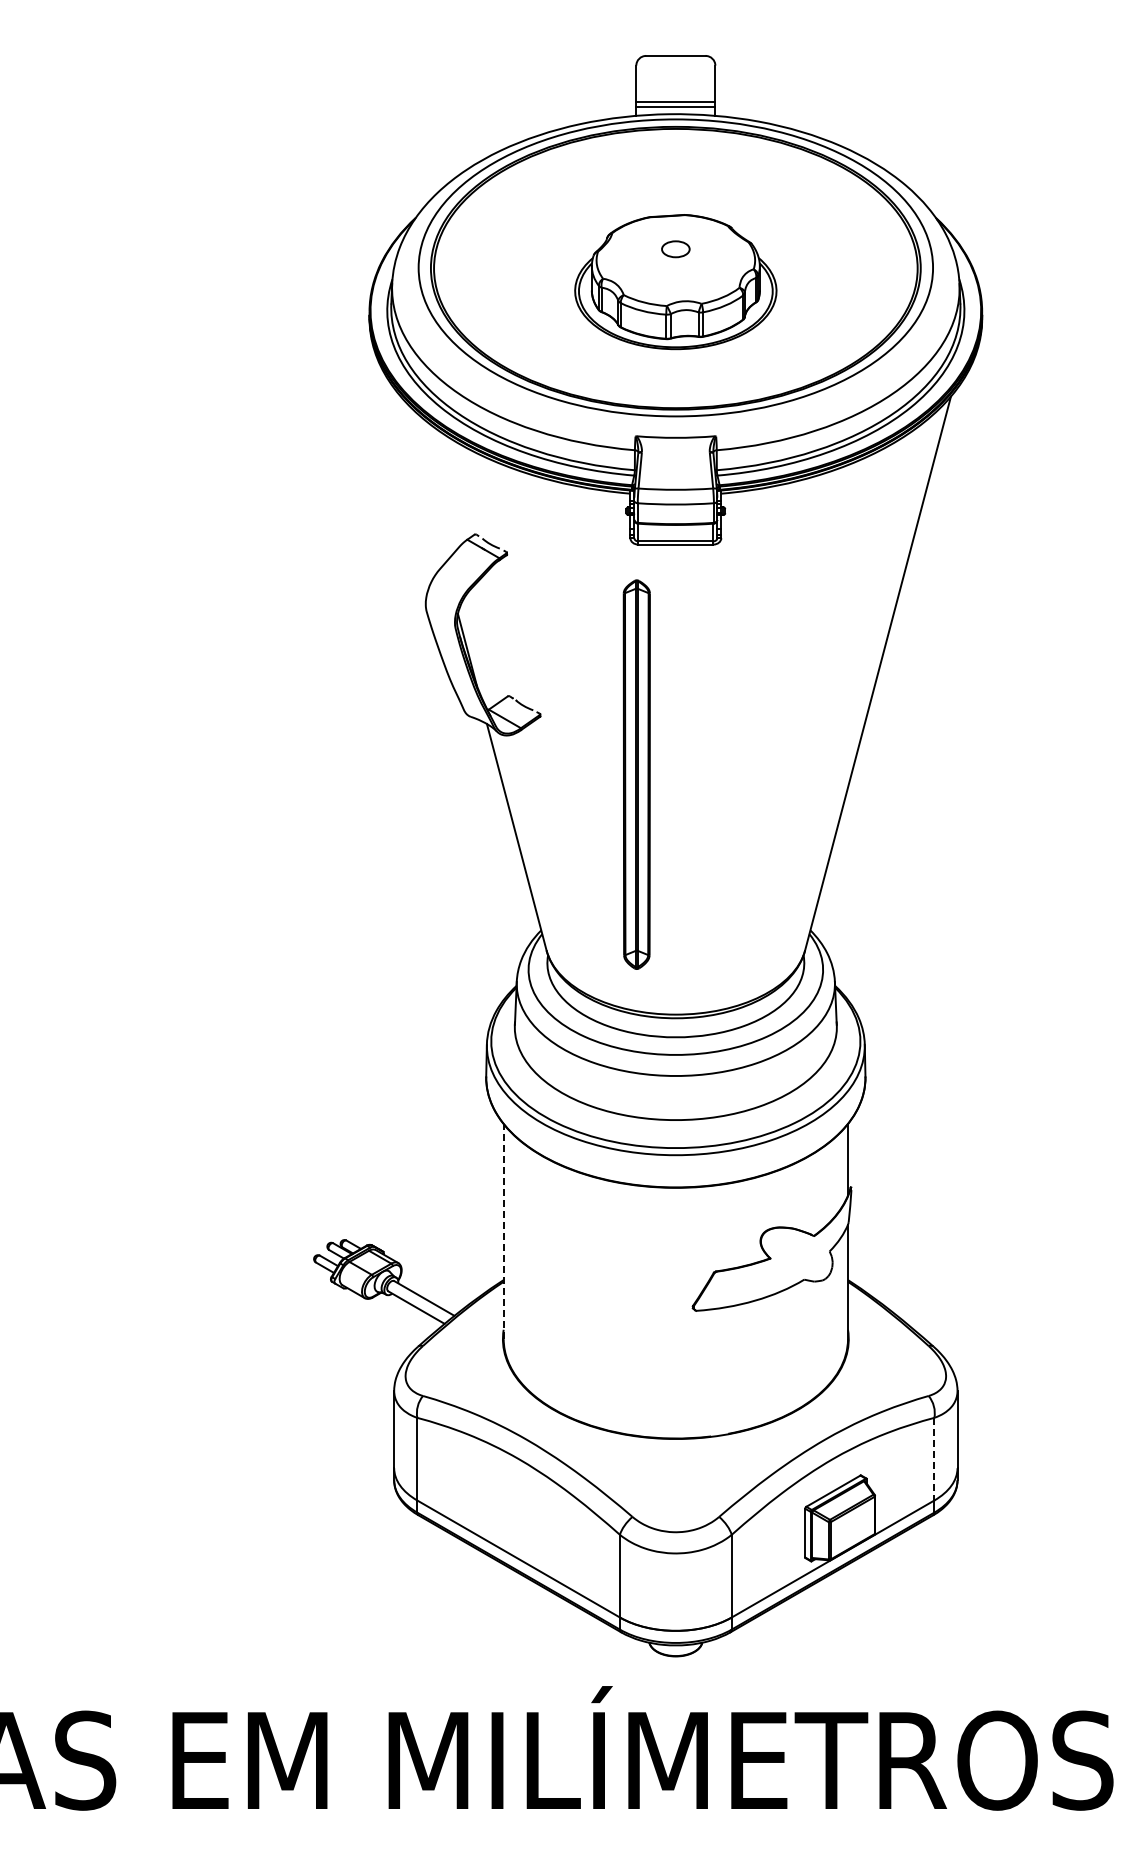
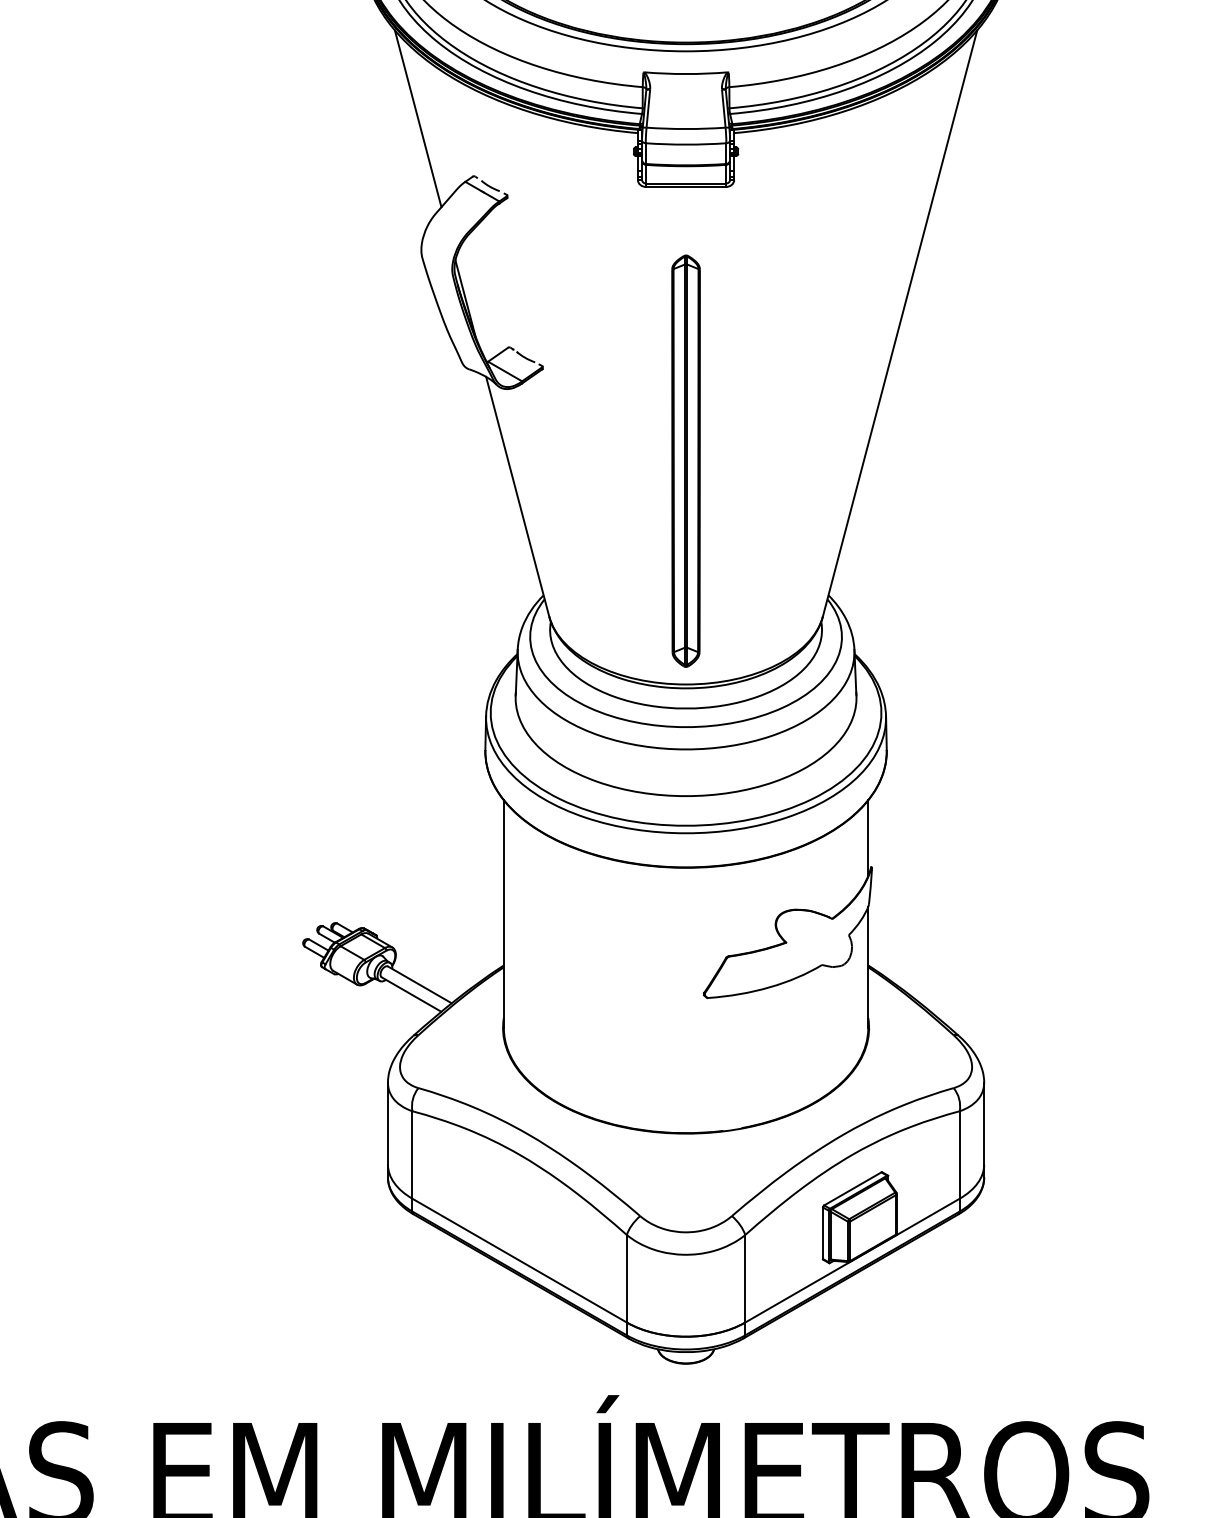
line: (422, 479) -> (417, 118), added
part: (636, 774) -> (685, 461), moved
line: (503, 1231) -> (503, 914), dashed -> solid
line: (934, 1459) -> (959, 1155), dashed -> solid

